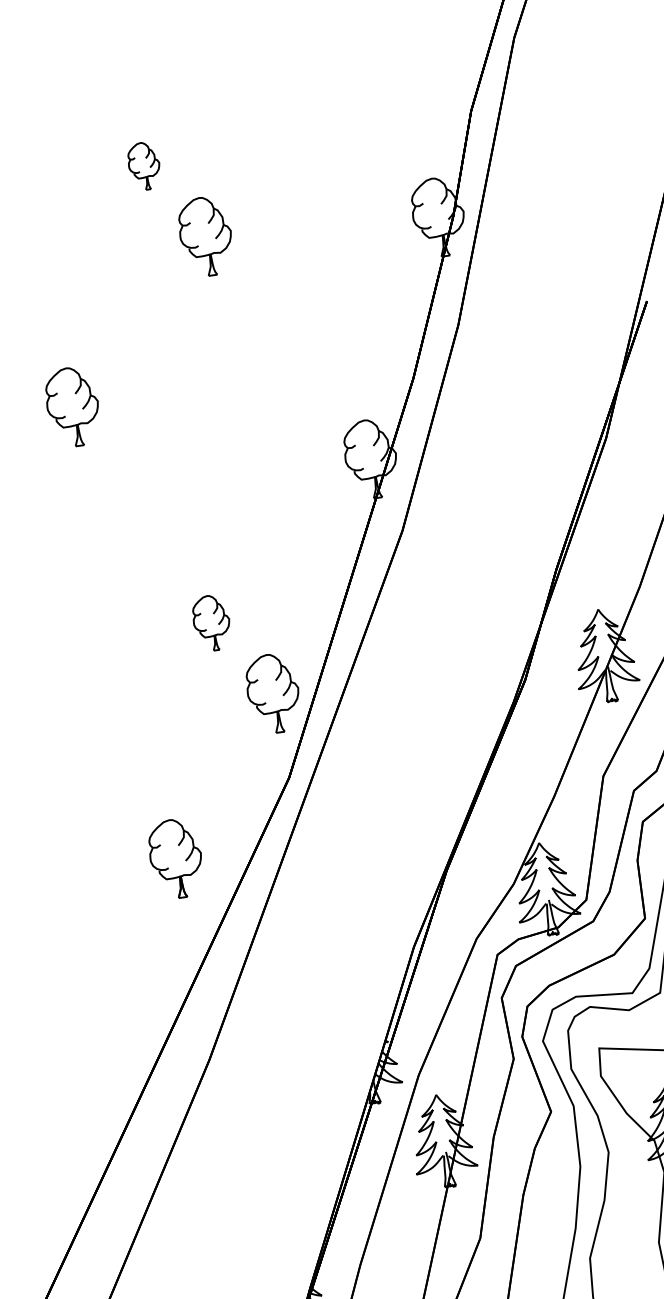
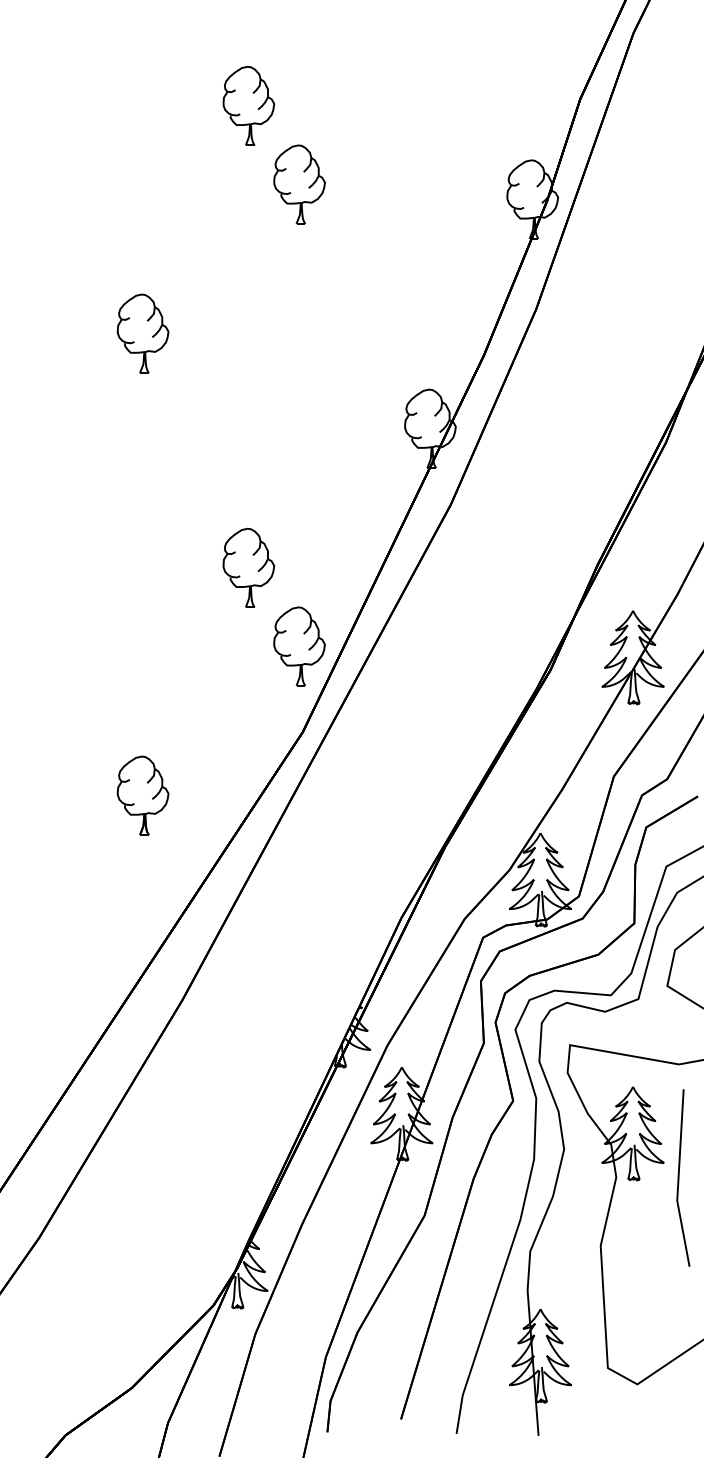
part: (143, 165) -> (248, 105), size x1.67
part: (211, 622) -> (248, 567), size x1.43
part: (175, 858) -> (142, 795), moved

